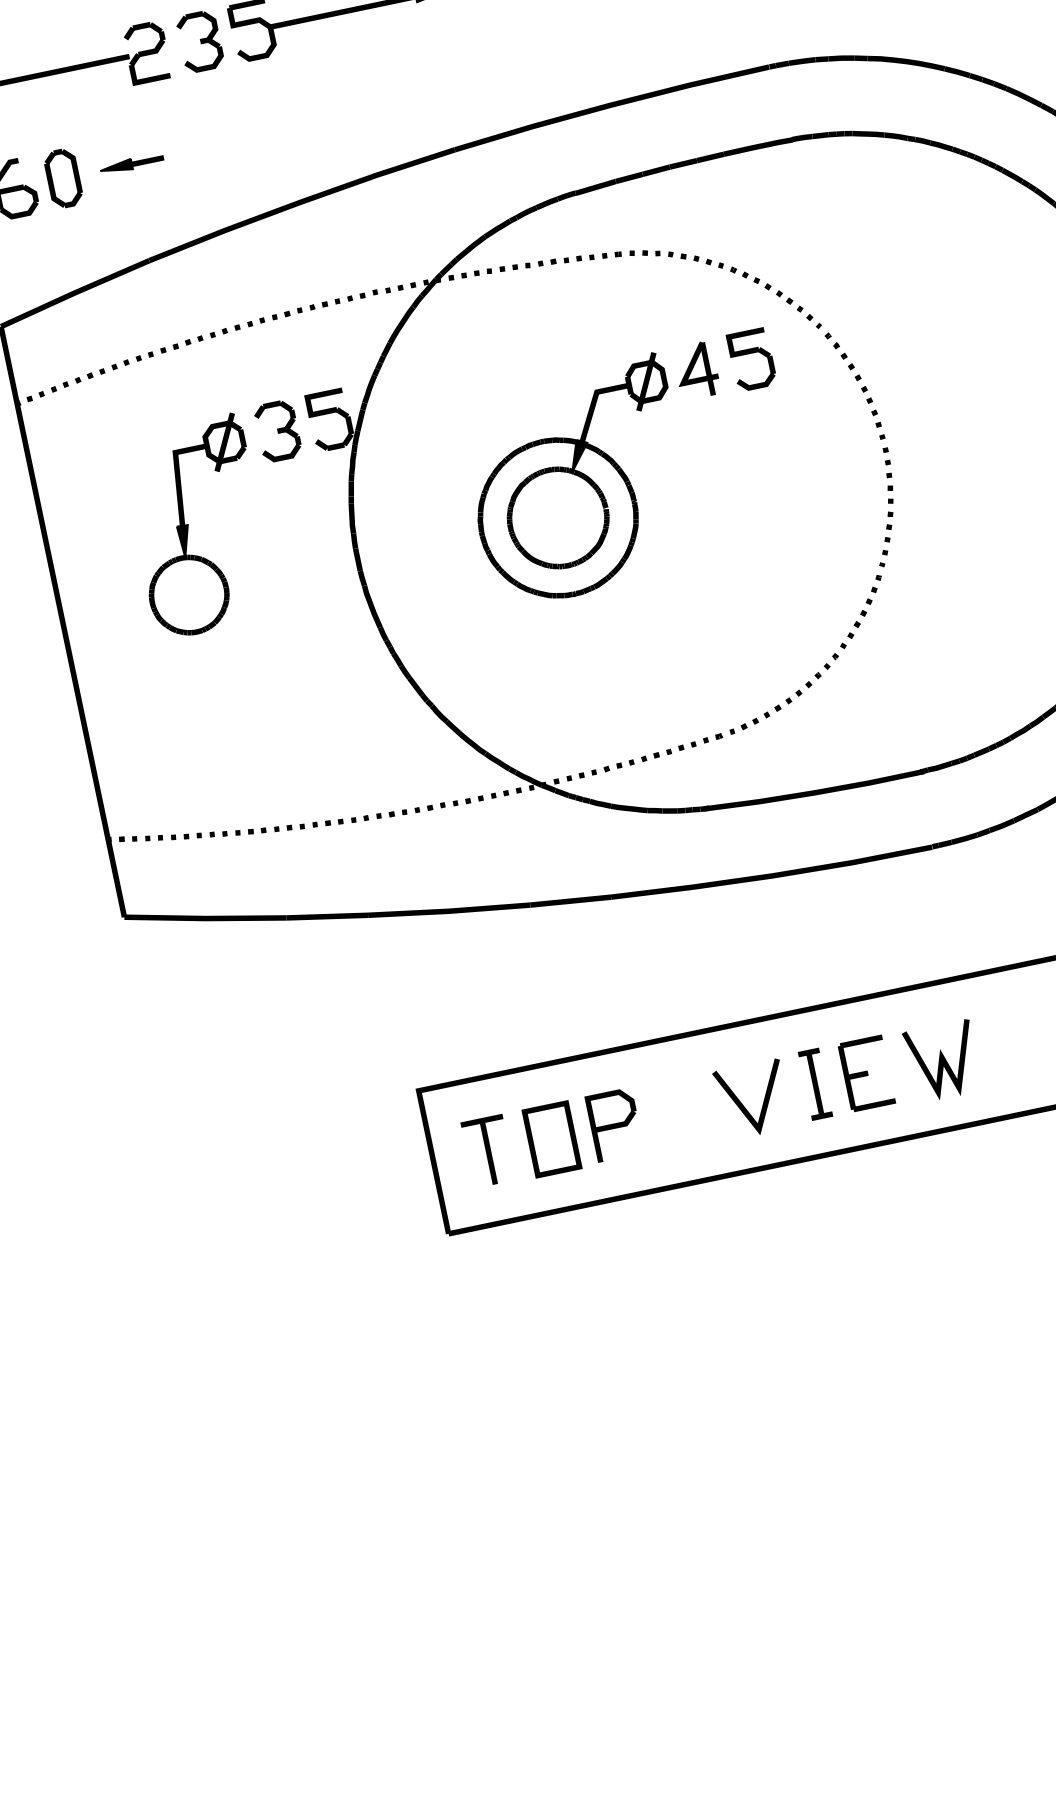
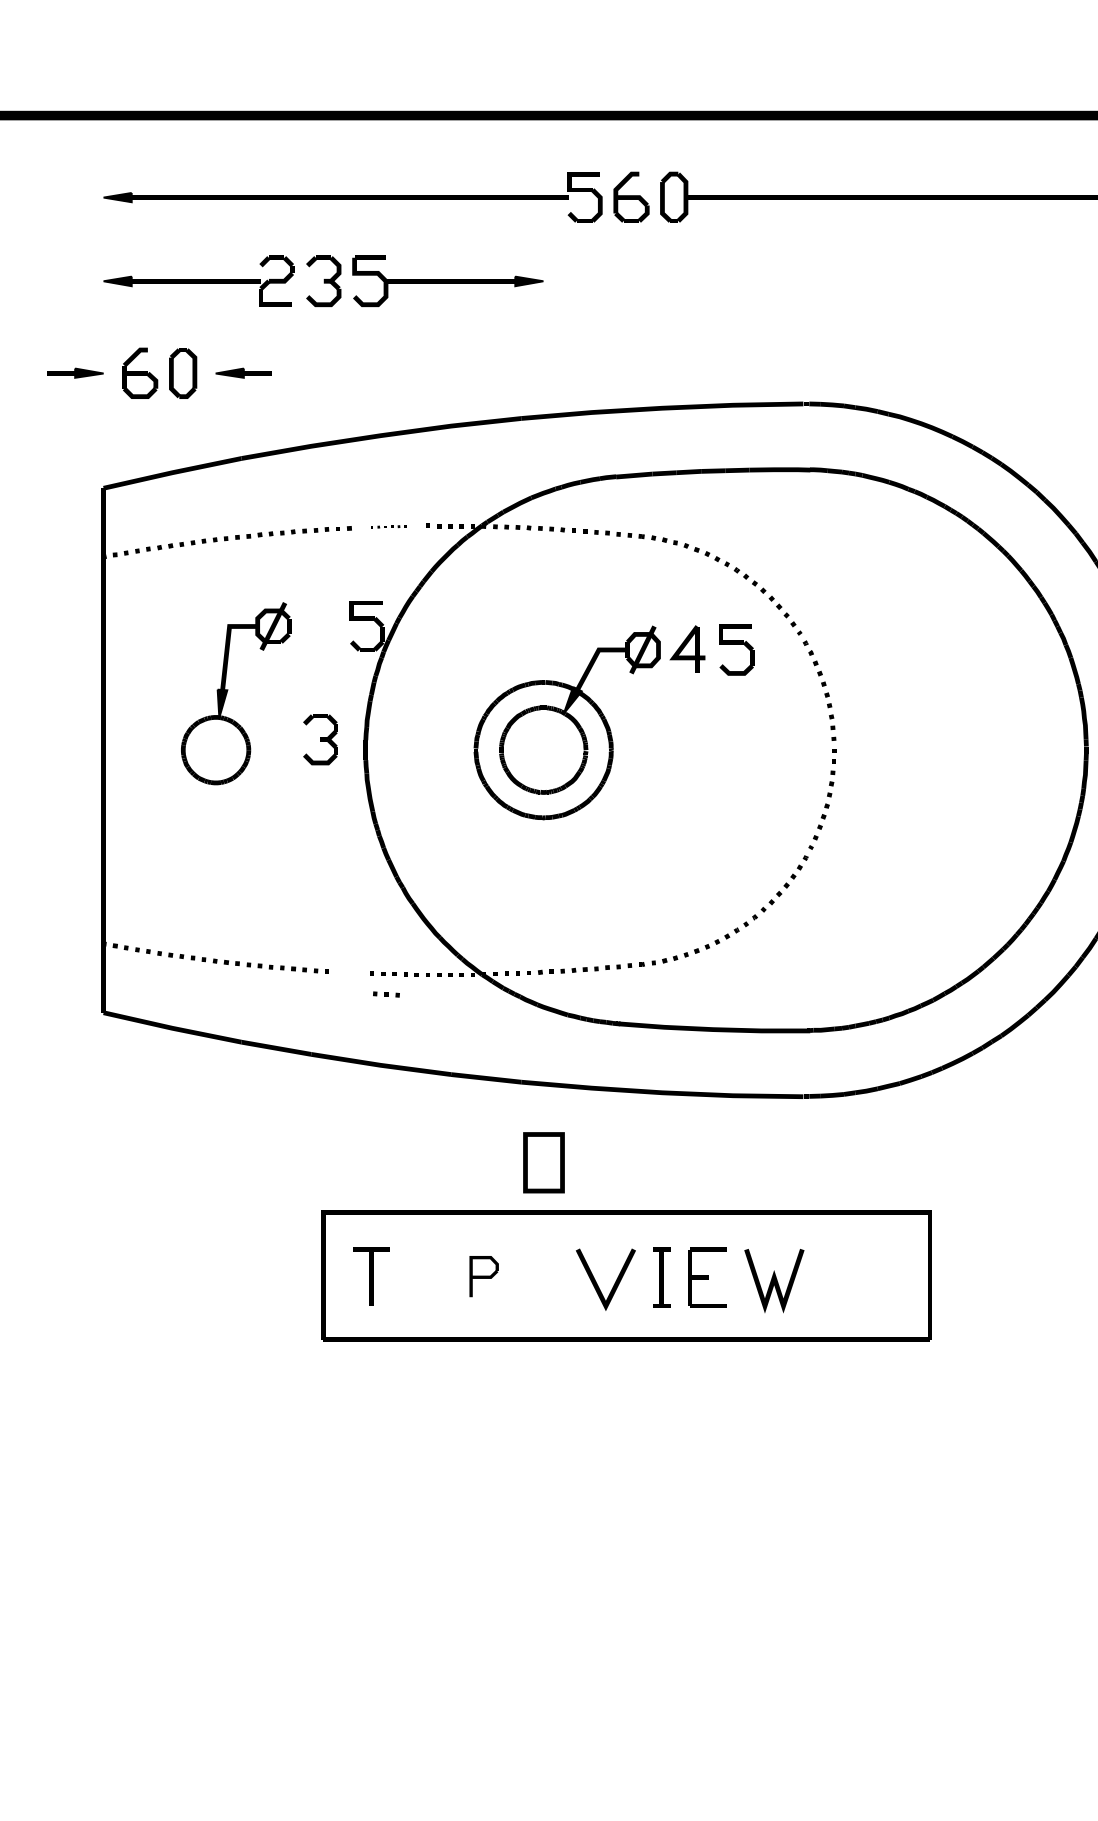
part: (330, 302) -> (388, 526), size x0.6
part: (277, 431) -> (320, 739), moved
part: (391, 814) -> (386, 994), moved
part: (615, 1124) -> (484, 1276), size x0.7
part: (551, 1139) -> (543, 1162), moved

